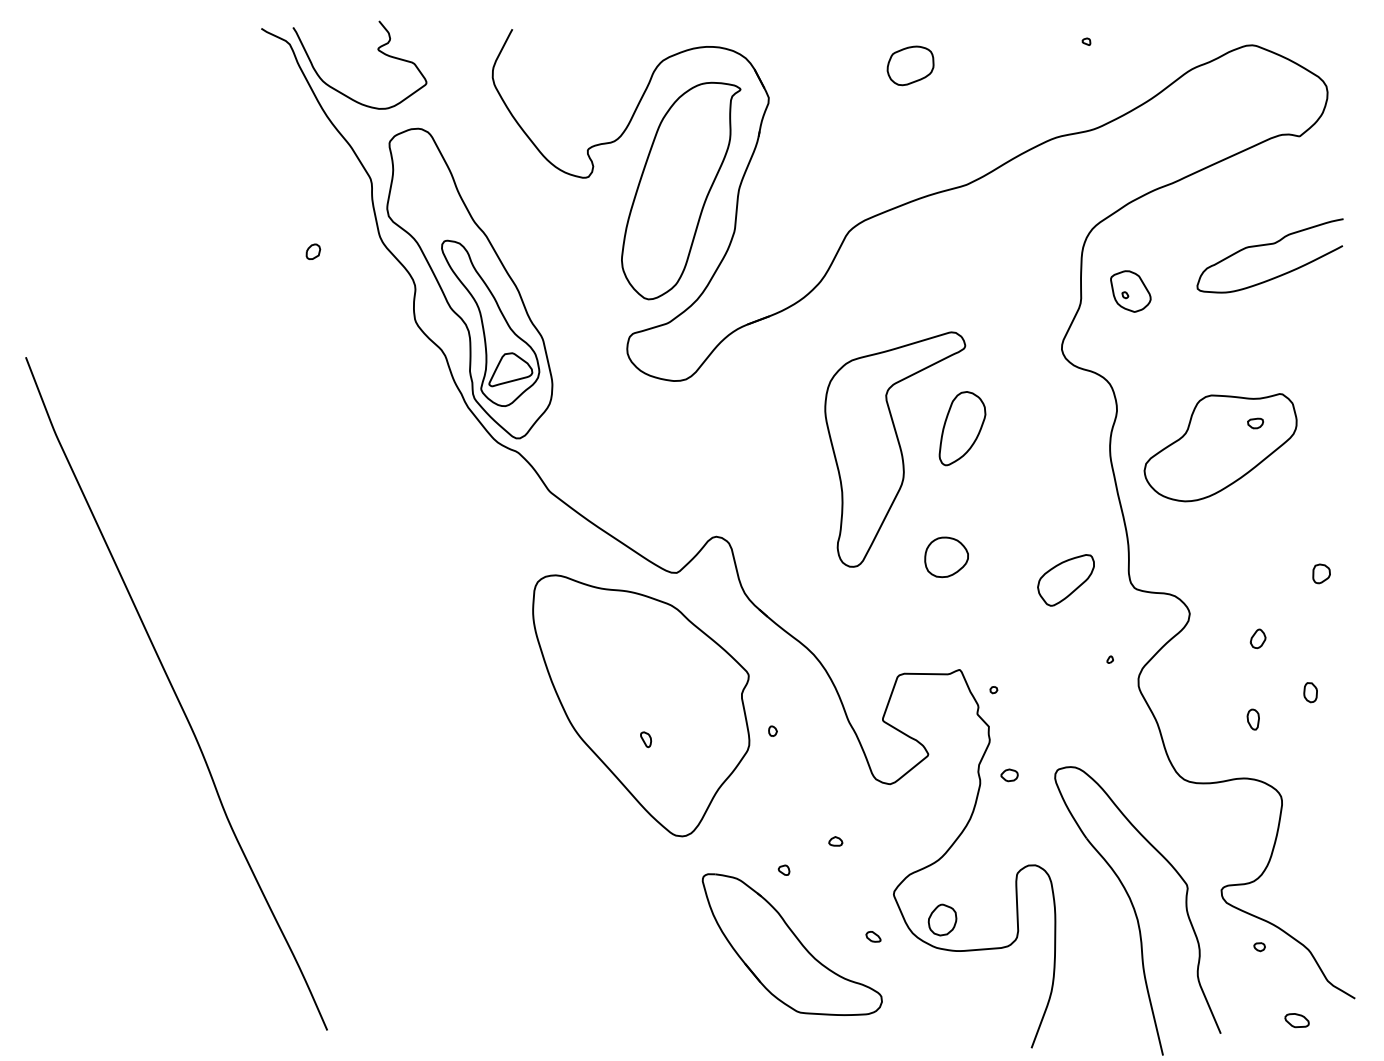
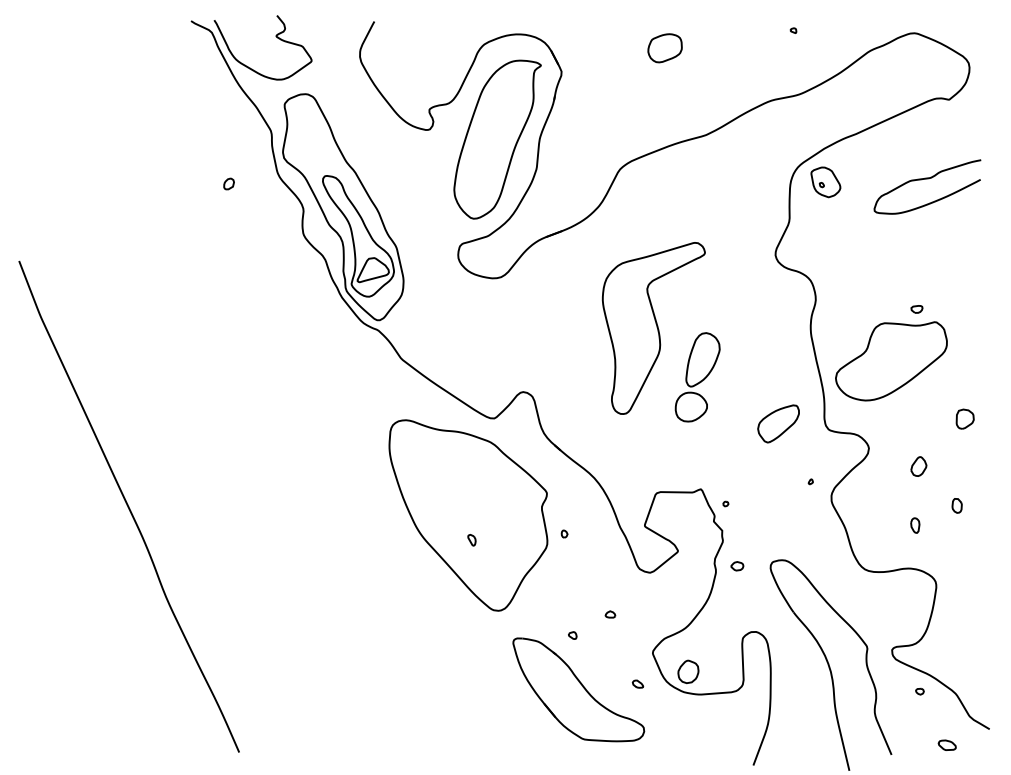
part: (1130, 291) -> (825, 182), moved
part: (962, 428) -> (702, 359), moved
part: (1220, 447) -> (891, 361), moved
part: (1321, 573) -> (965, 418), size x1.4
part: (1257, 638) -> (918, 466), size x1.4

